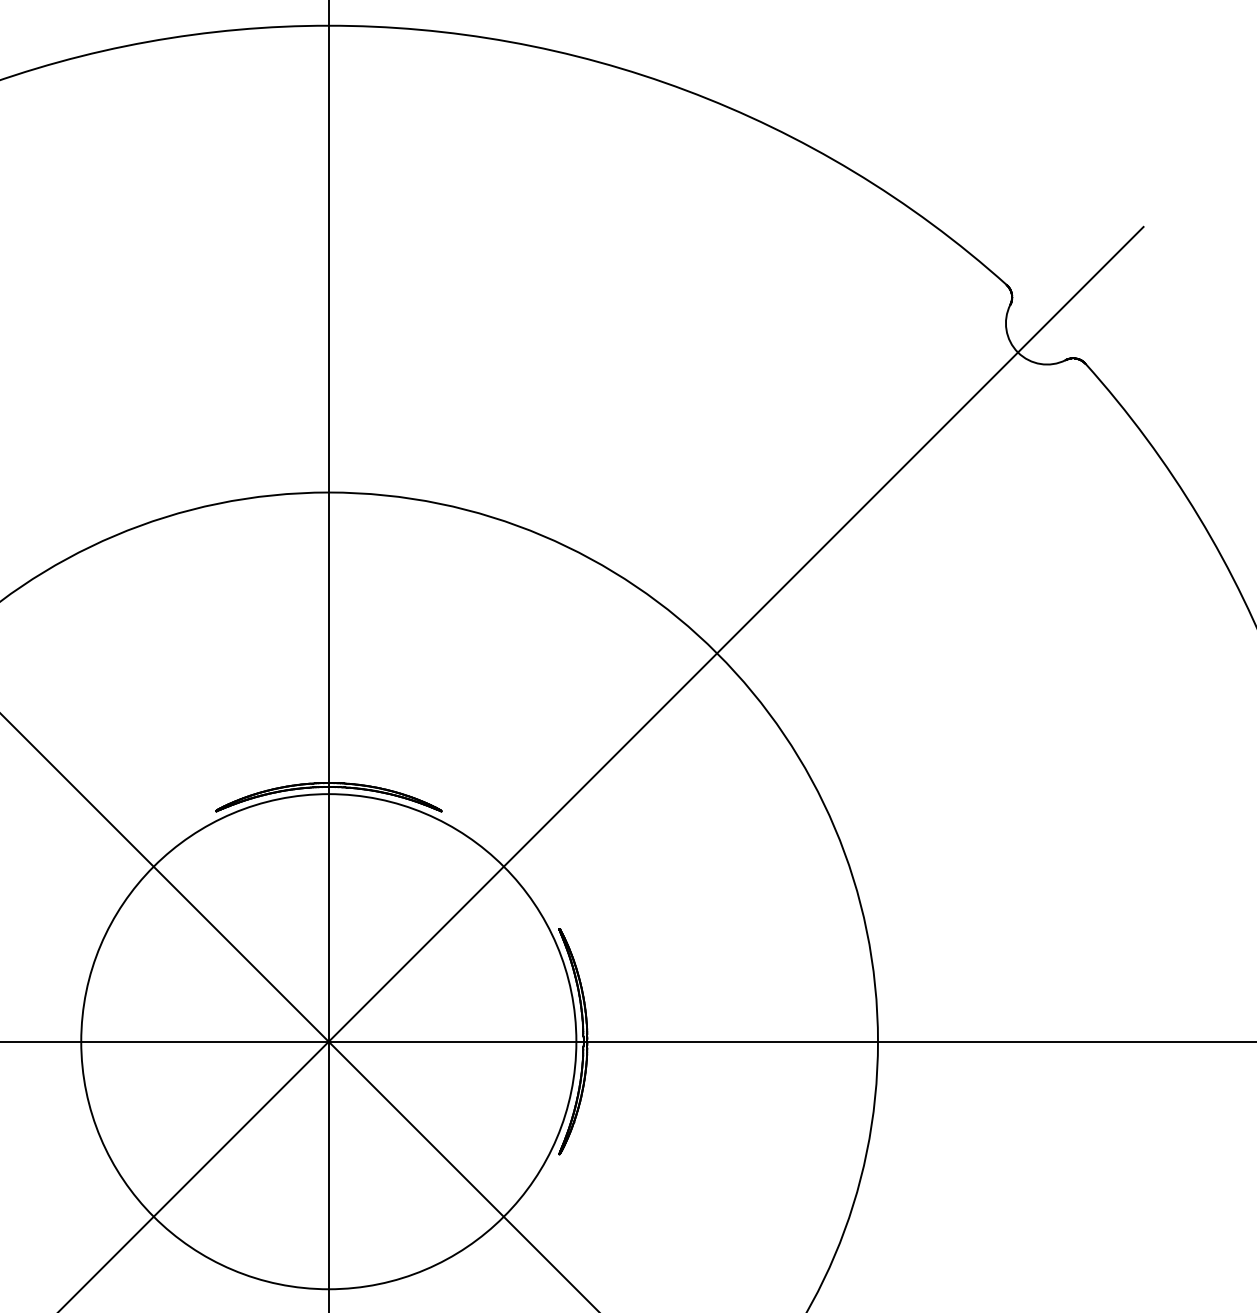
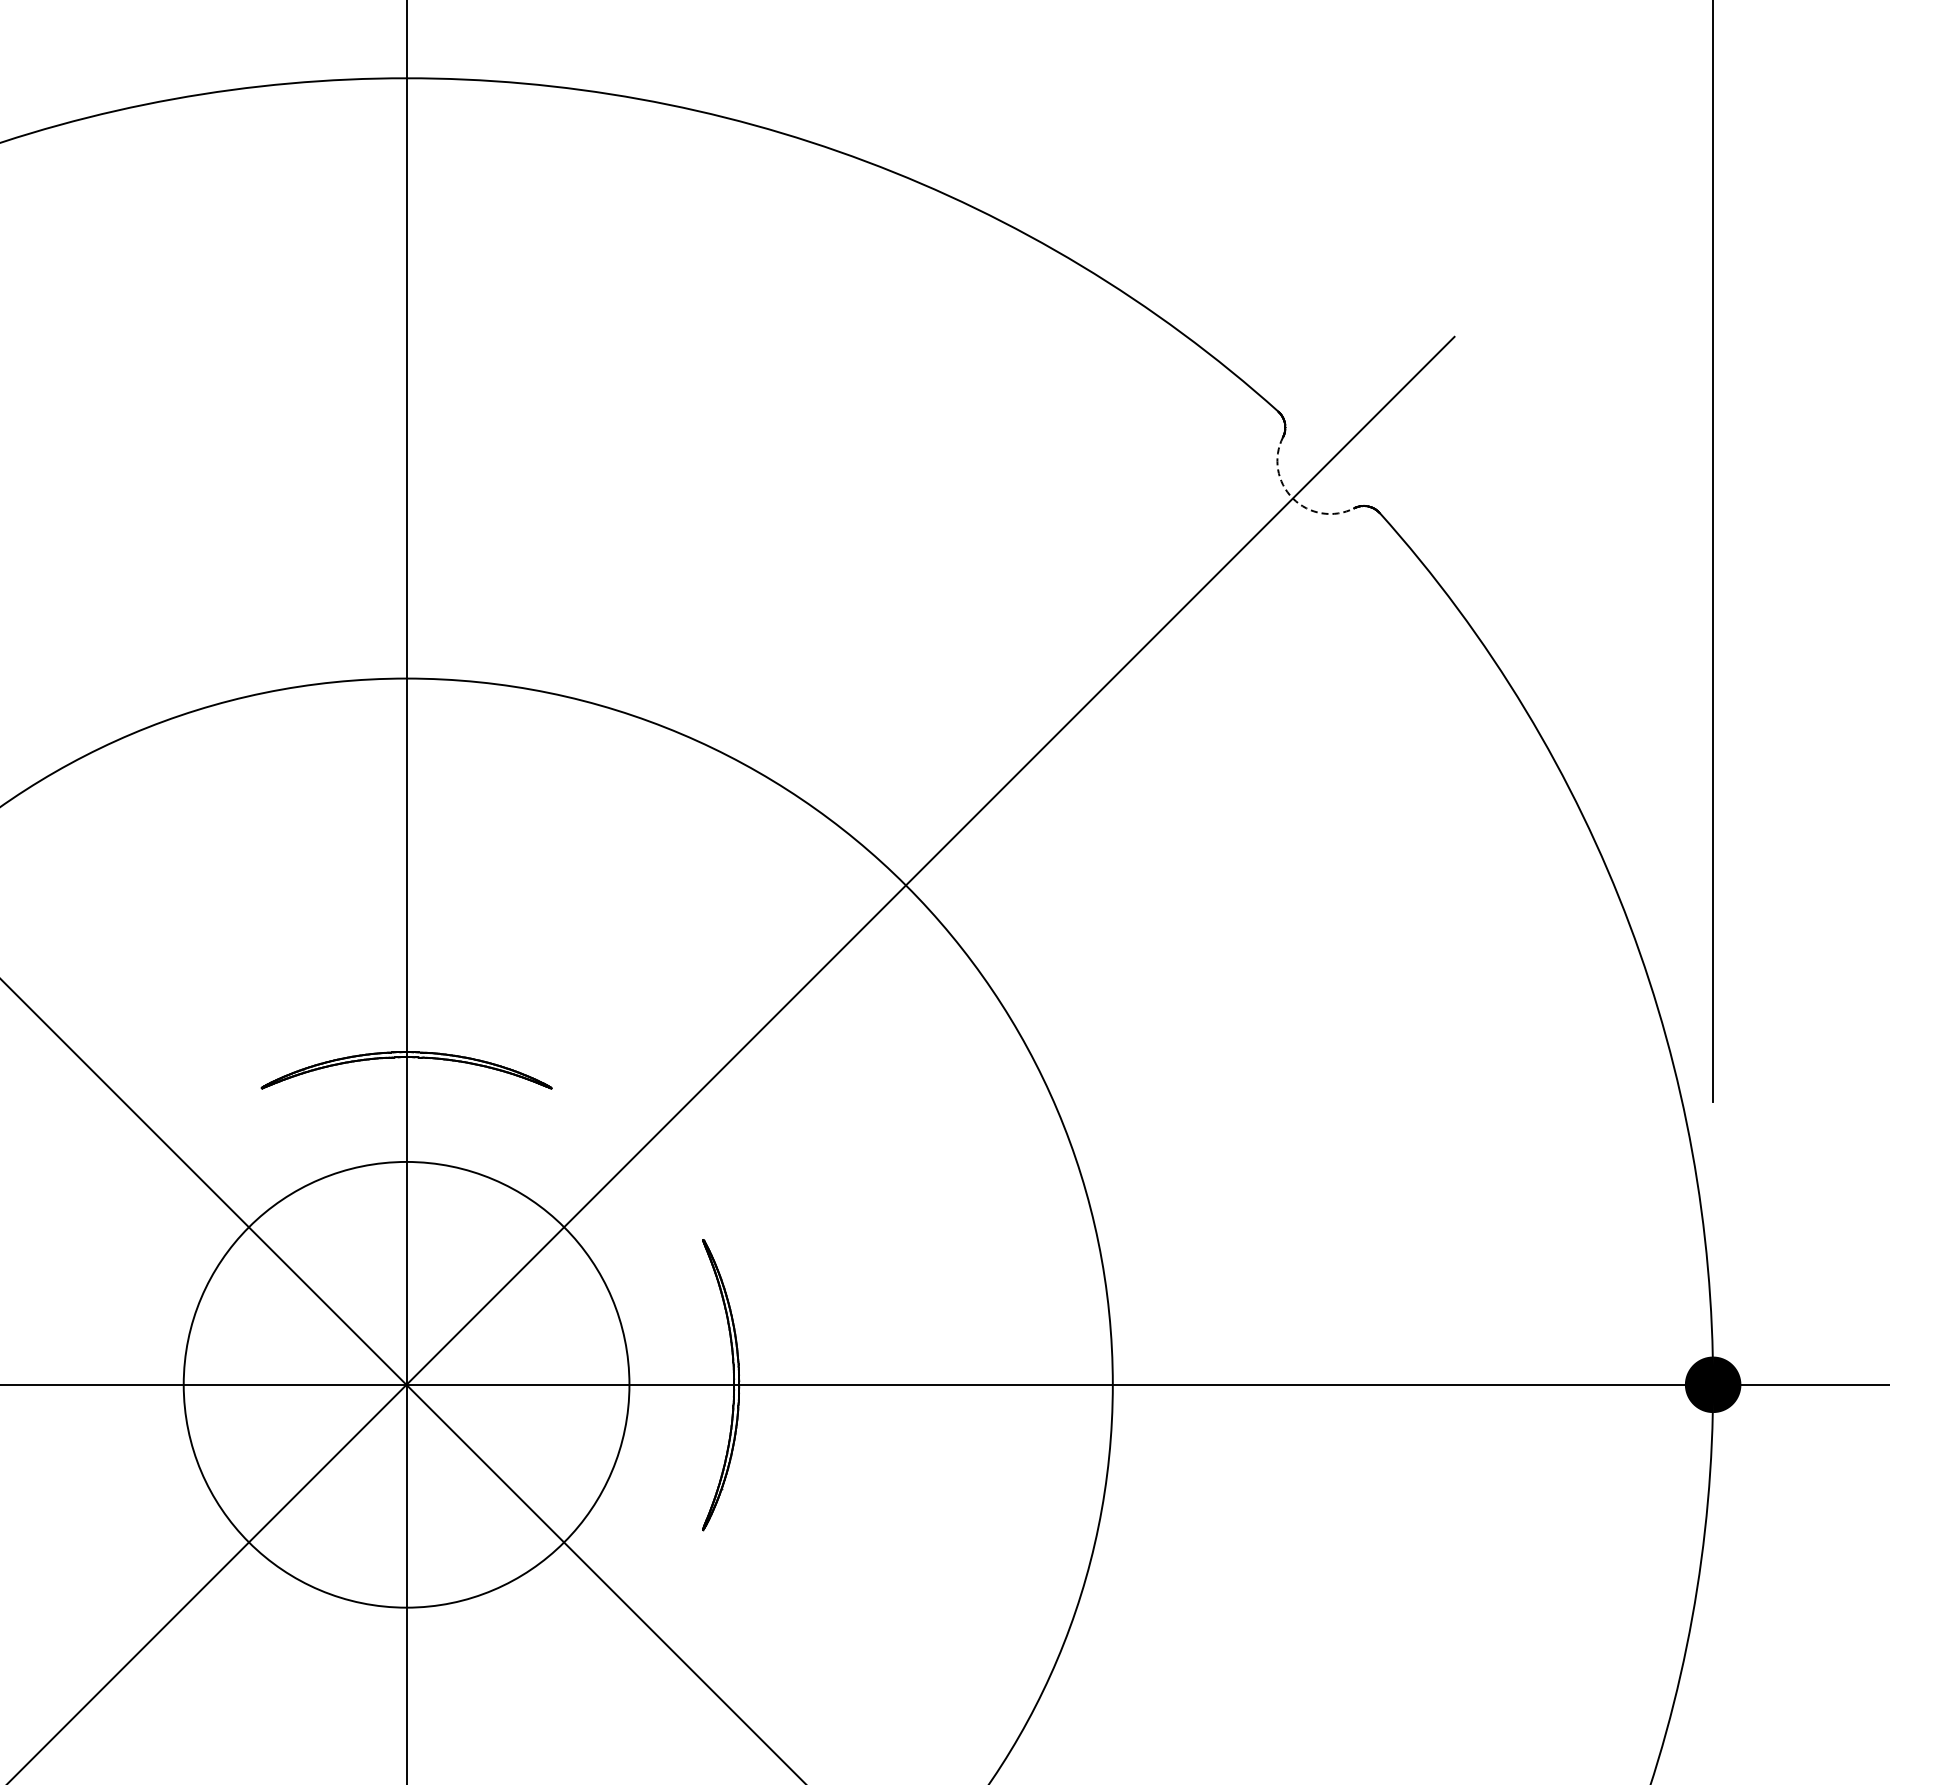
arc: (1017, 352) -> (1292, 498), solid -> dashed
circle: (328, 1041) -> (406, 1384), size x0.7

